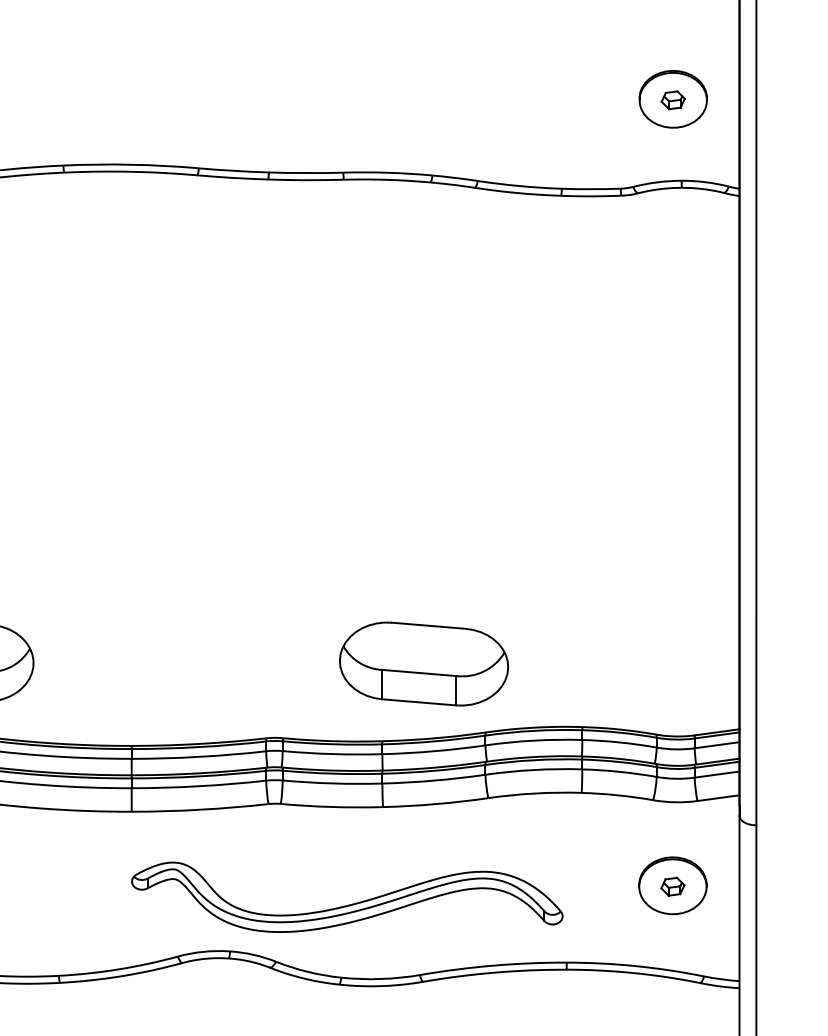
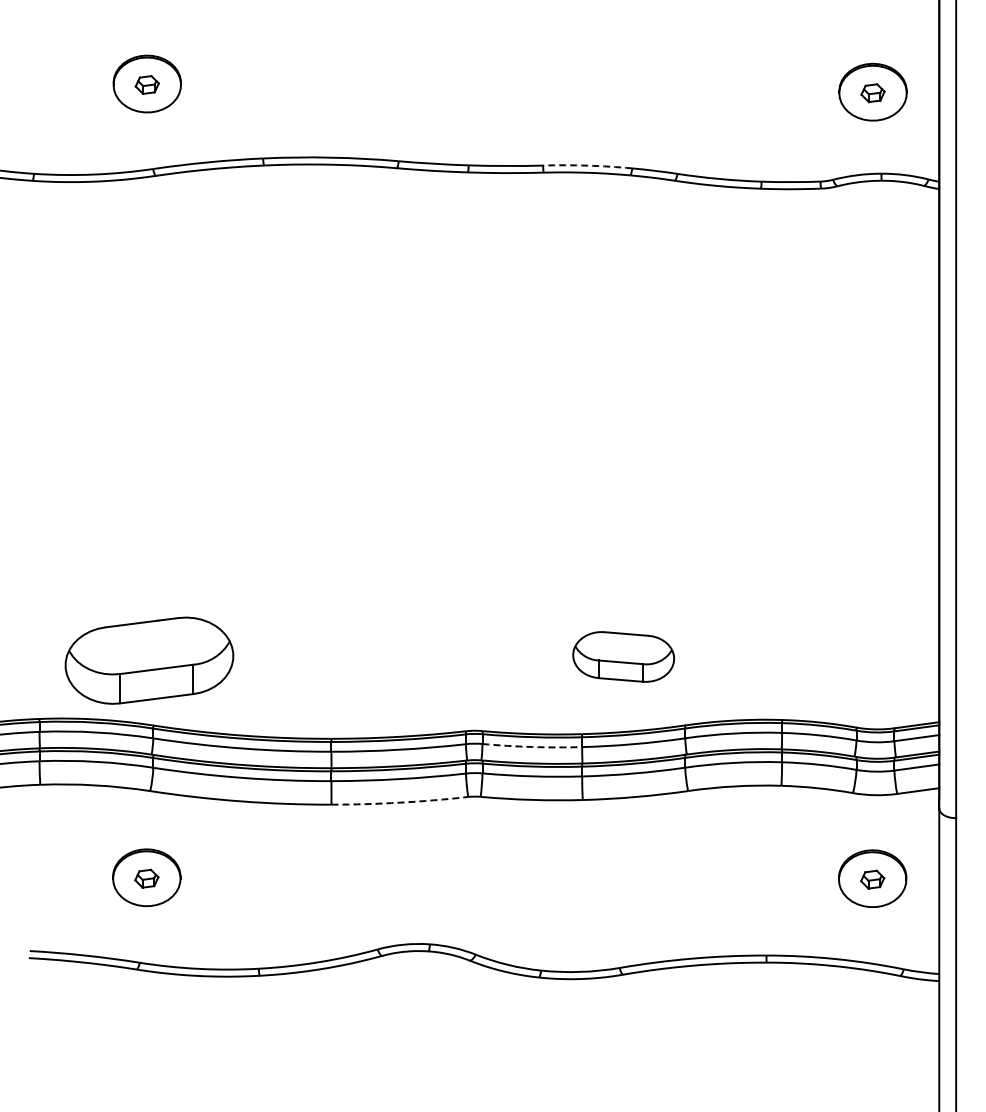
arc: (387, 172) -> (587, 165), solid -> dashed
part: (423, 663) -> (623, 656), size x0.6
arc: (332, 754) -> (532, 747), solid -> dashed
arc: (199, 809) -> (399, 802), solid -> dashed
part: (347, 904) -> (547, 897), removed

